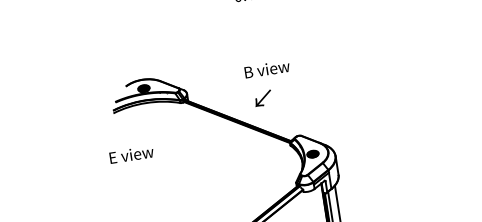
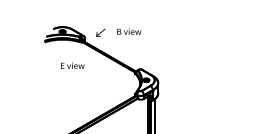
text: (262, 97) -> (100, 32), moved
text: (131, 154) -> (72, 65), moved

